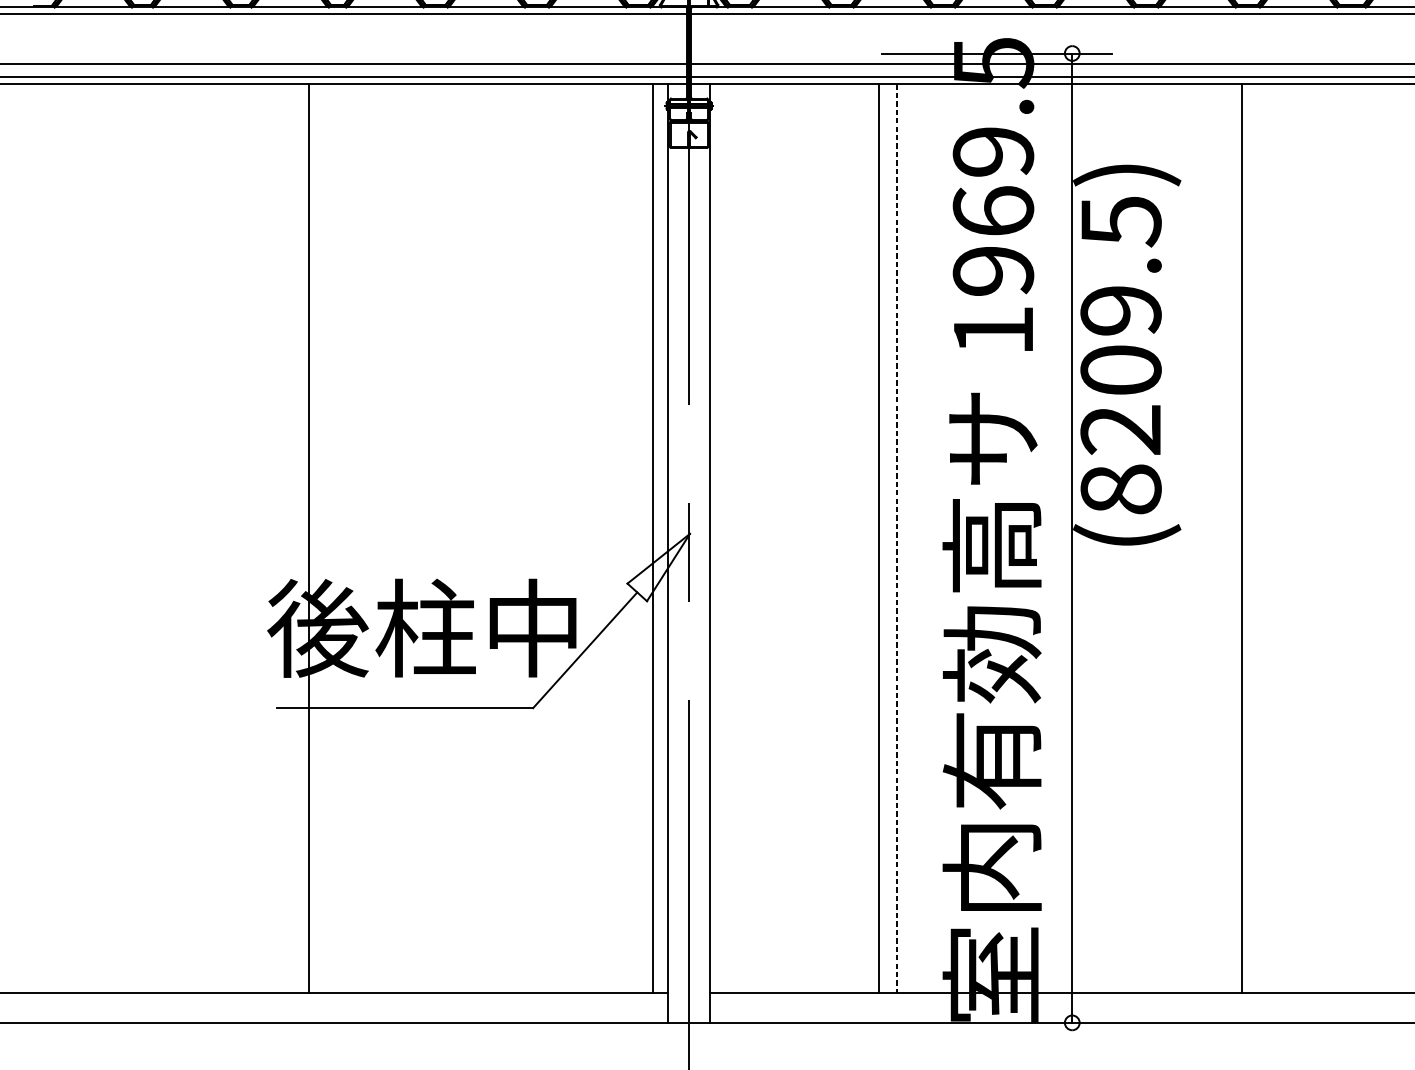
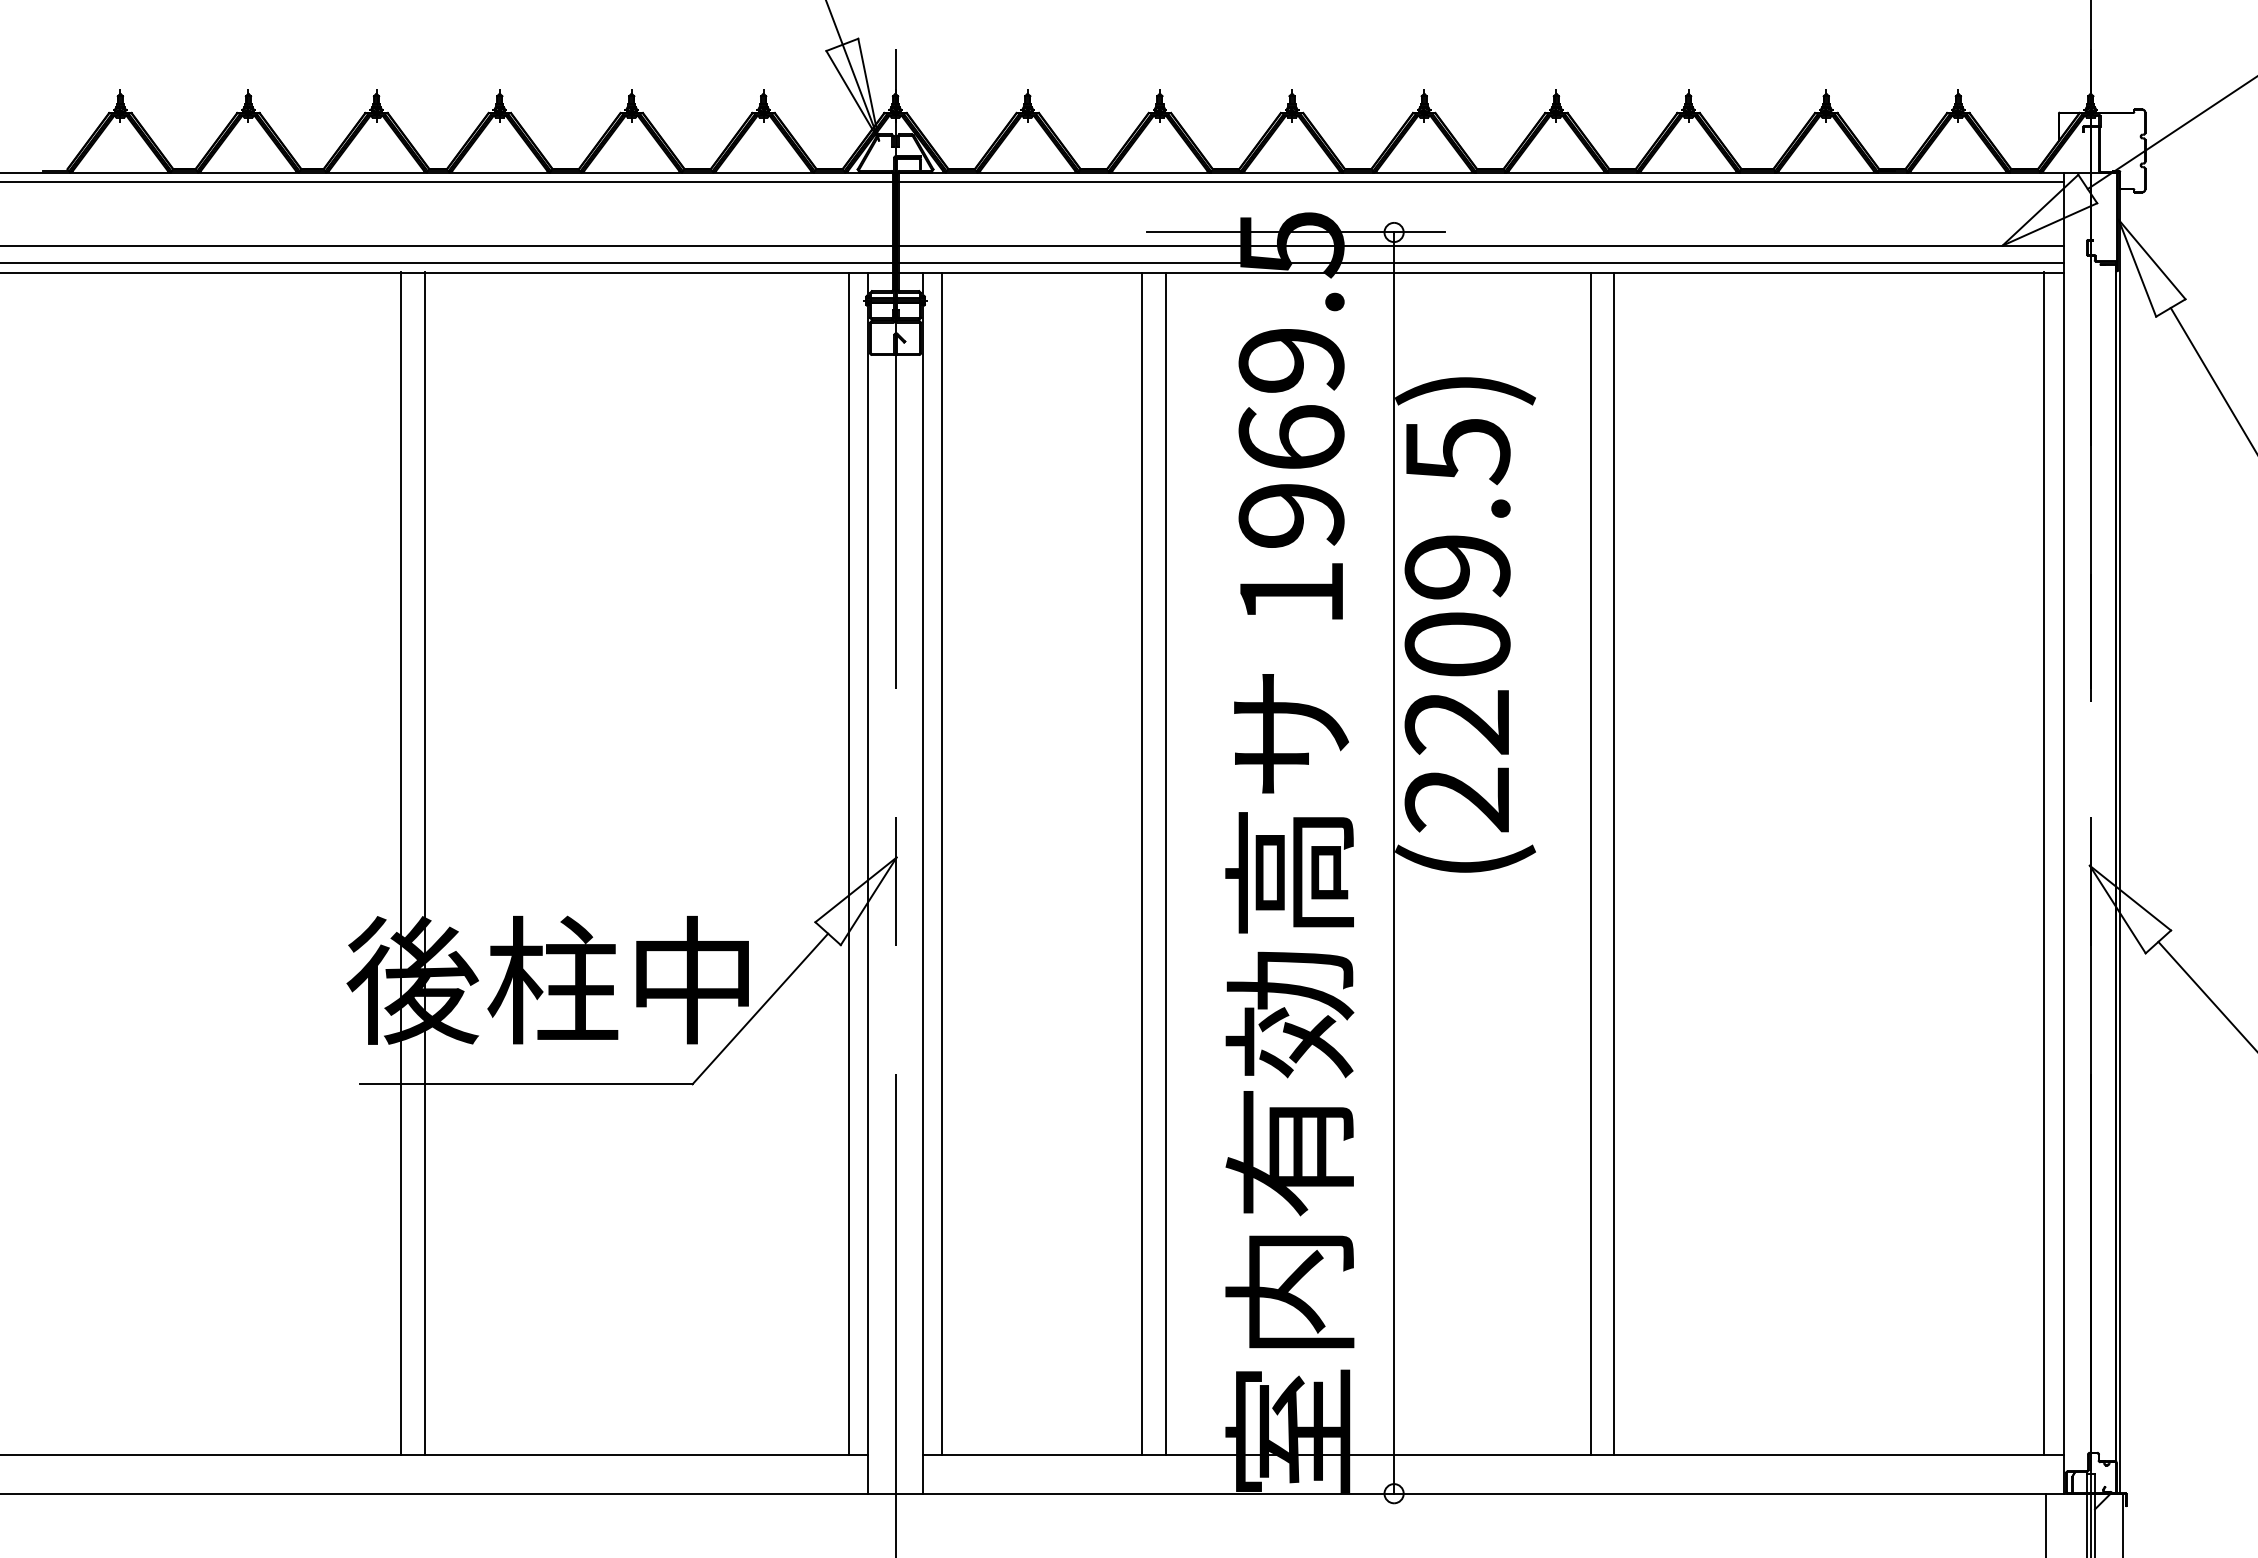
text: (1121, 489) -> (1457, 799), (8209.5) -> (2209.5)
line: (327, 538) -> (424, 863), added
line: (725, 538) -> (942, 863), added
line: (1223, 538) -> (1590, 863), added
line: (897, 539) -> (1166, 864), dashed -> solid

